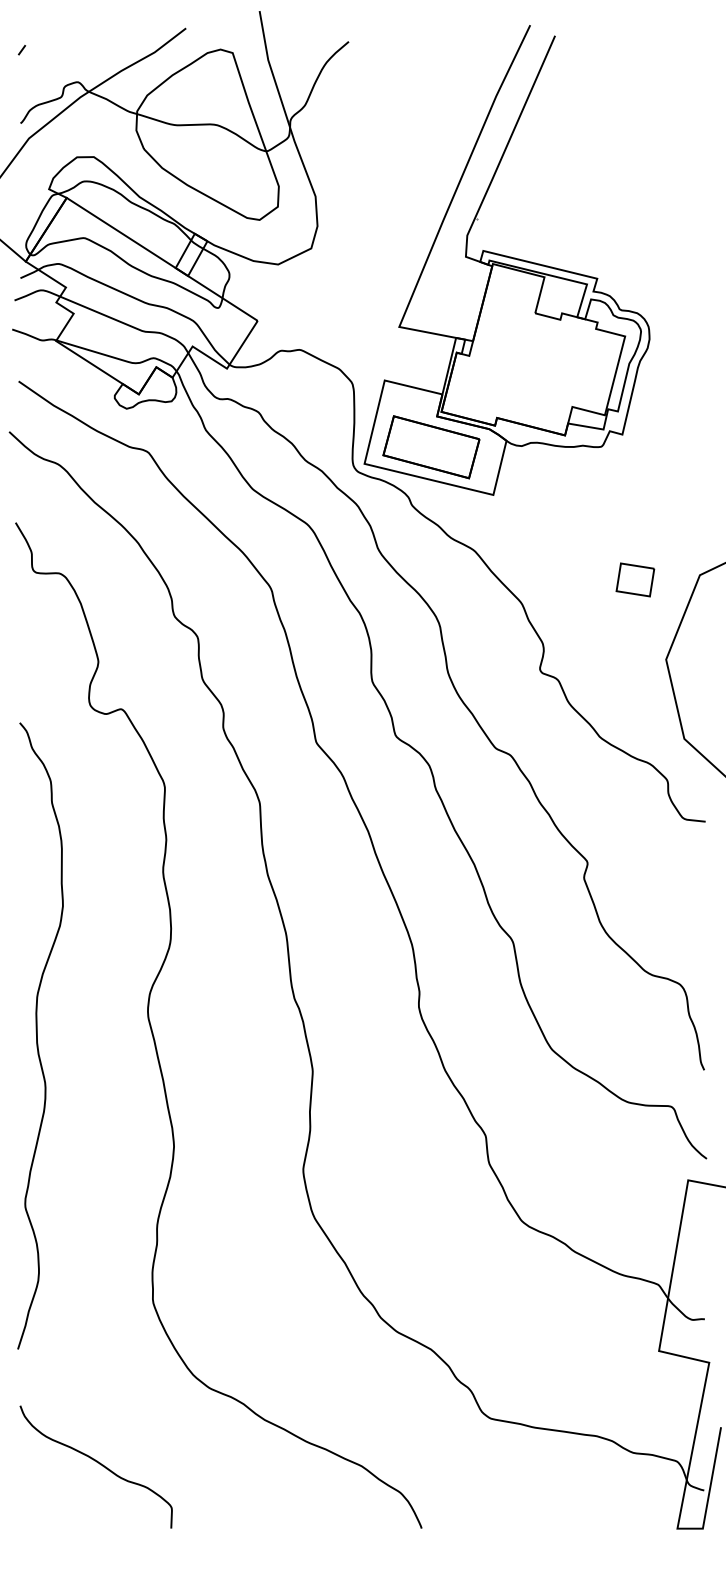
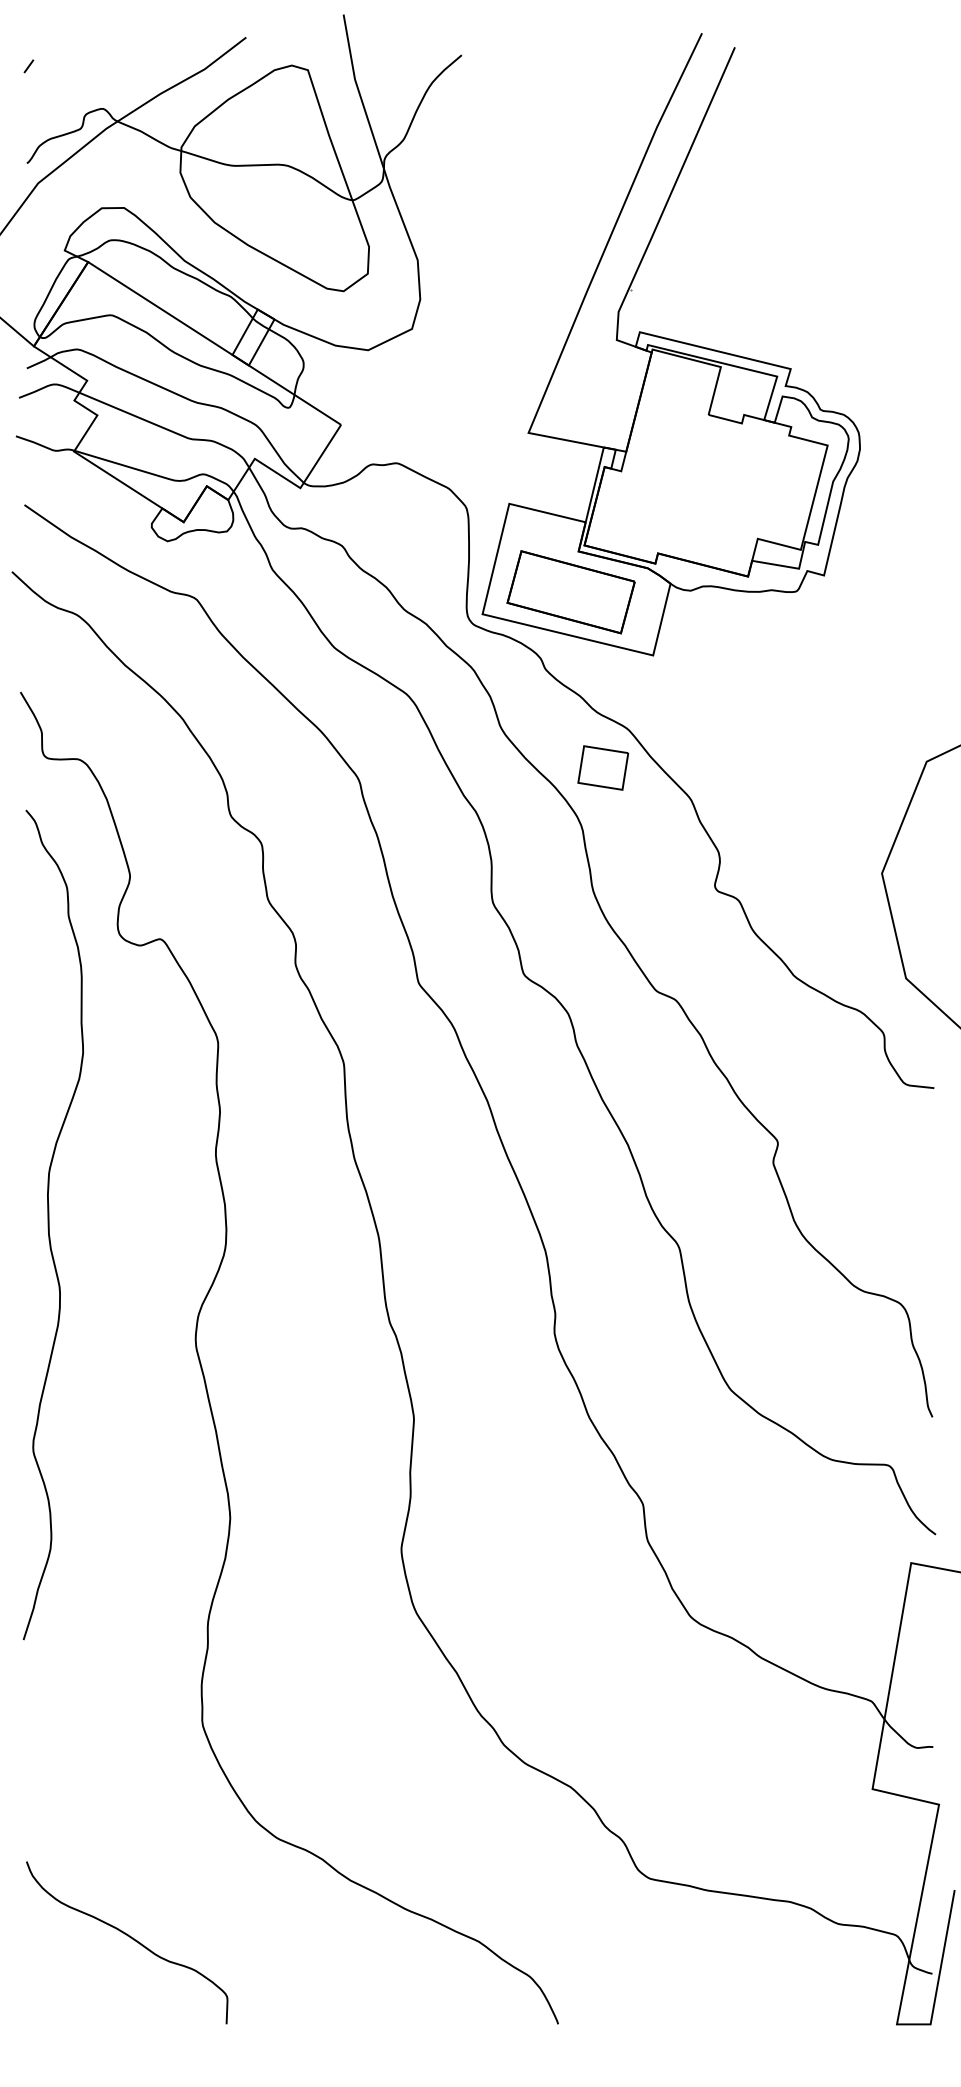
part: (635, 579) -> (603, 767), moved
curve: (37, 1035) -> (49, 1224), moved

